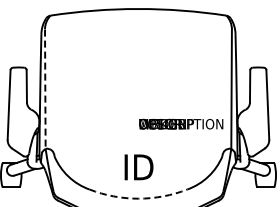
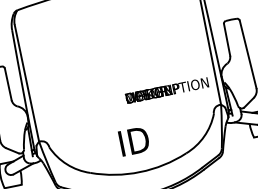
line: (45, 89) -> (27, 83), dashed -> solid
arc: (138, 198) -> (140, 171), dashed -> solid

